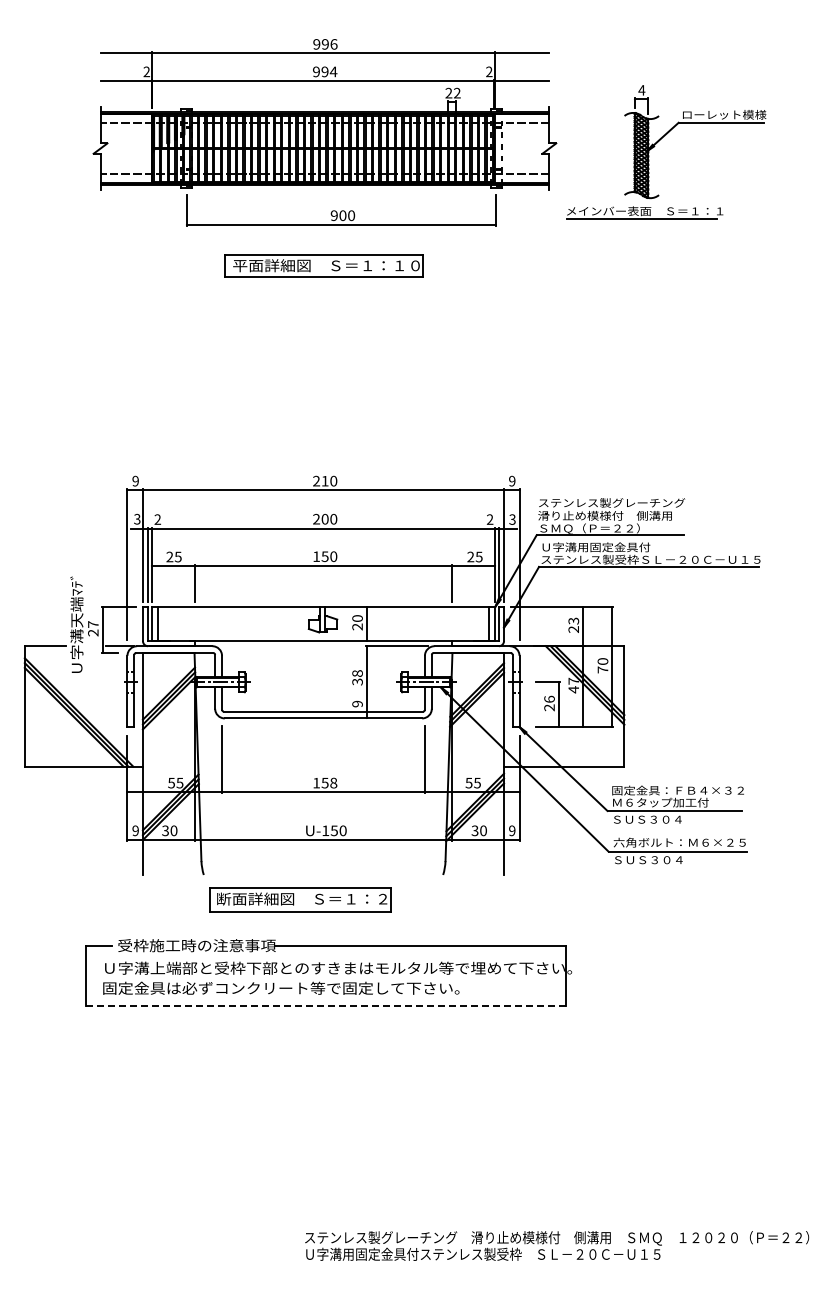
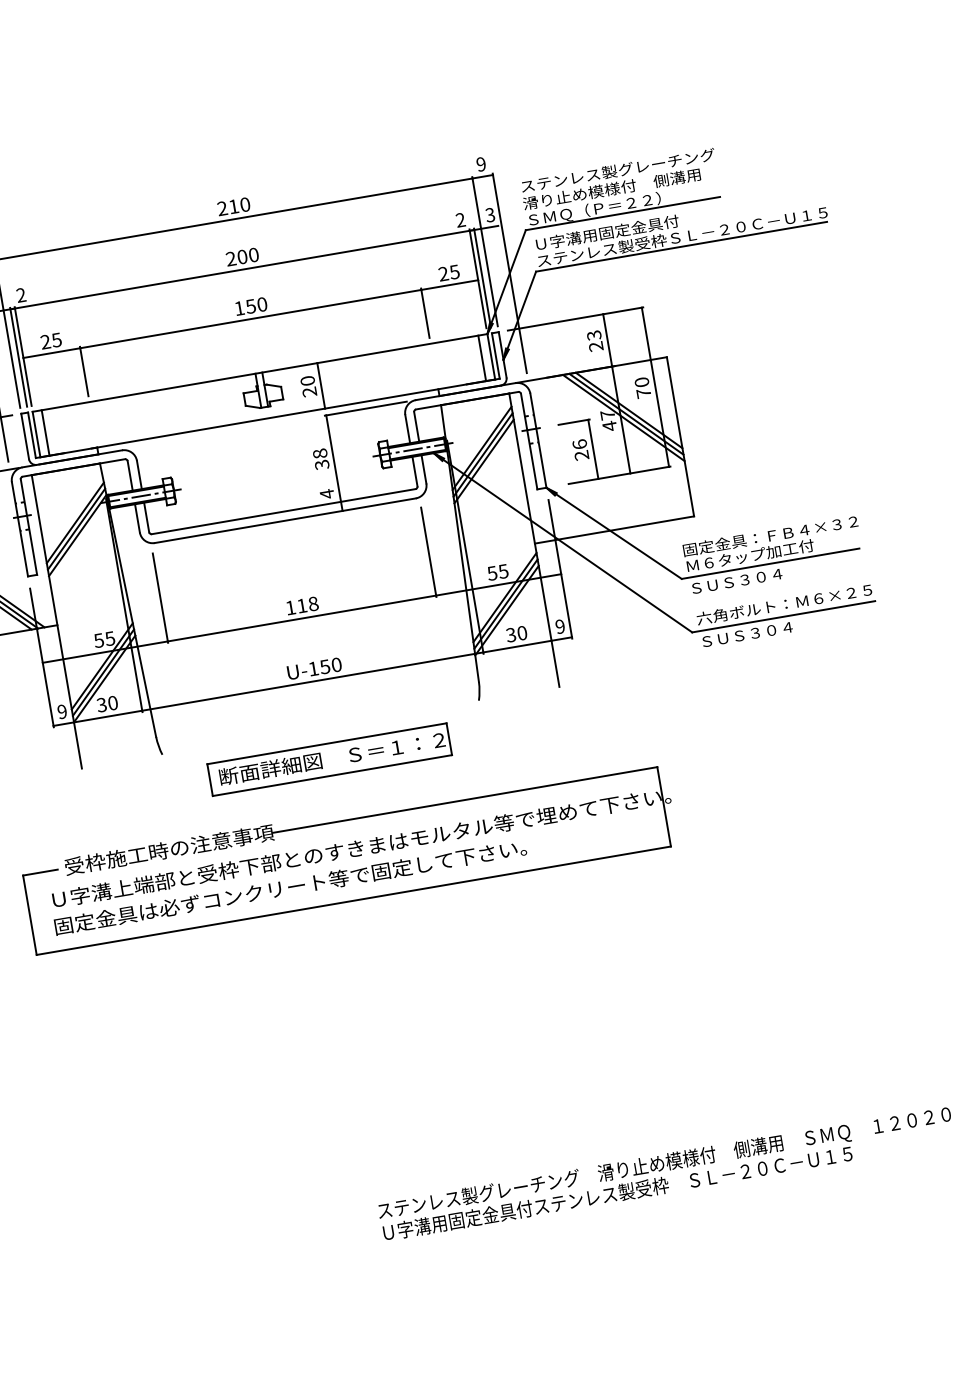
text: (357, 703) -> (326, 493), 9 -> 4
text: (324, 783) -> (301, 606), 158 -> 118
part: (300, 899) -> (330, 759), moved
line: (326, 1006) -> (354, 900), dashed -> solid

